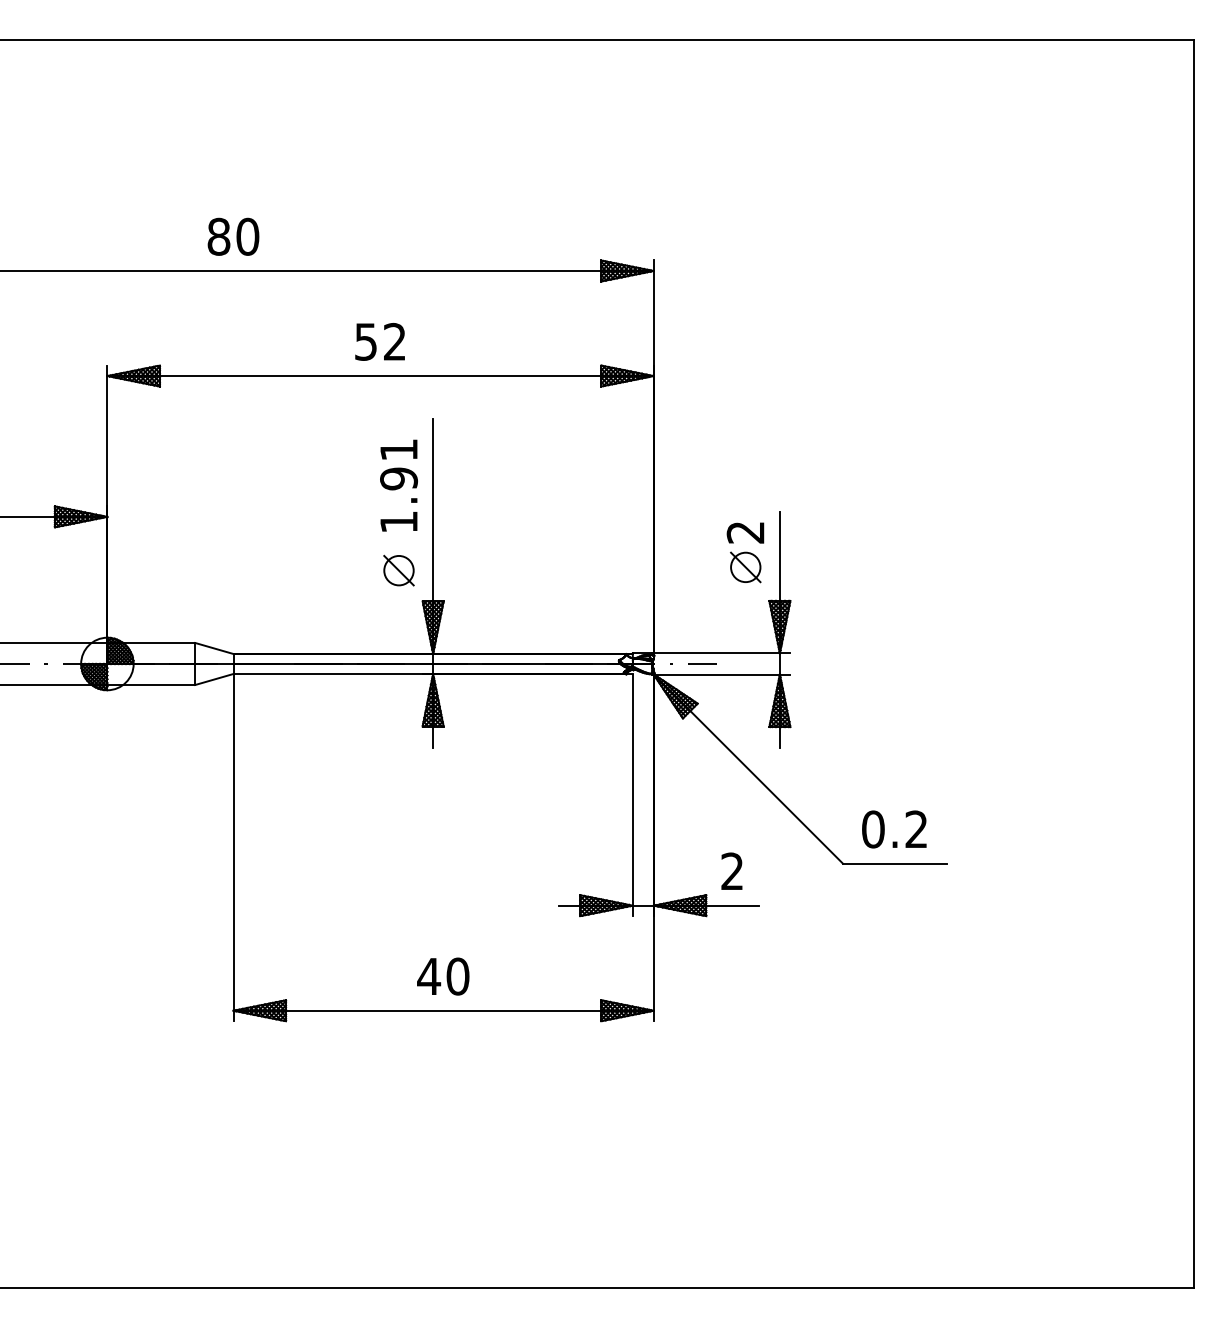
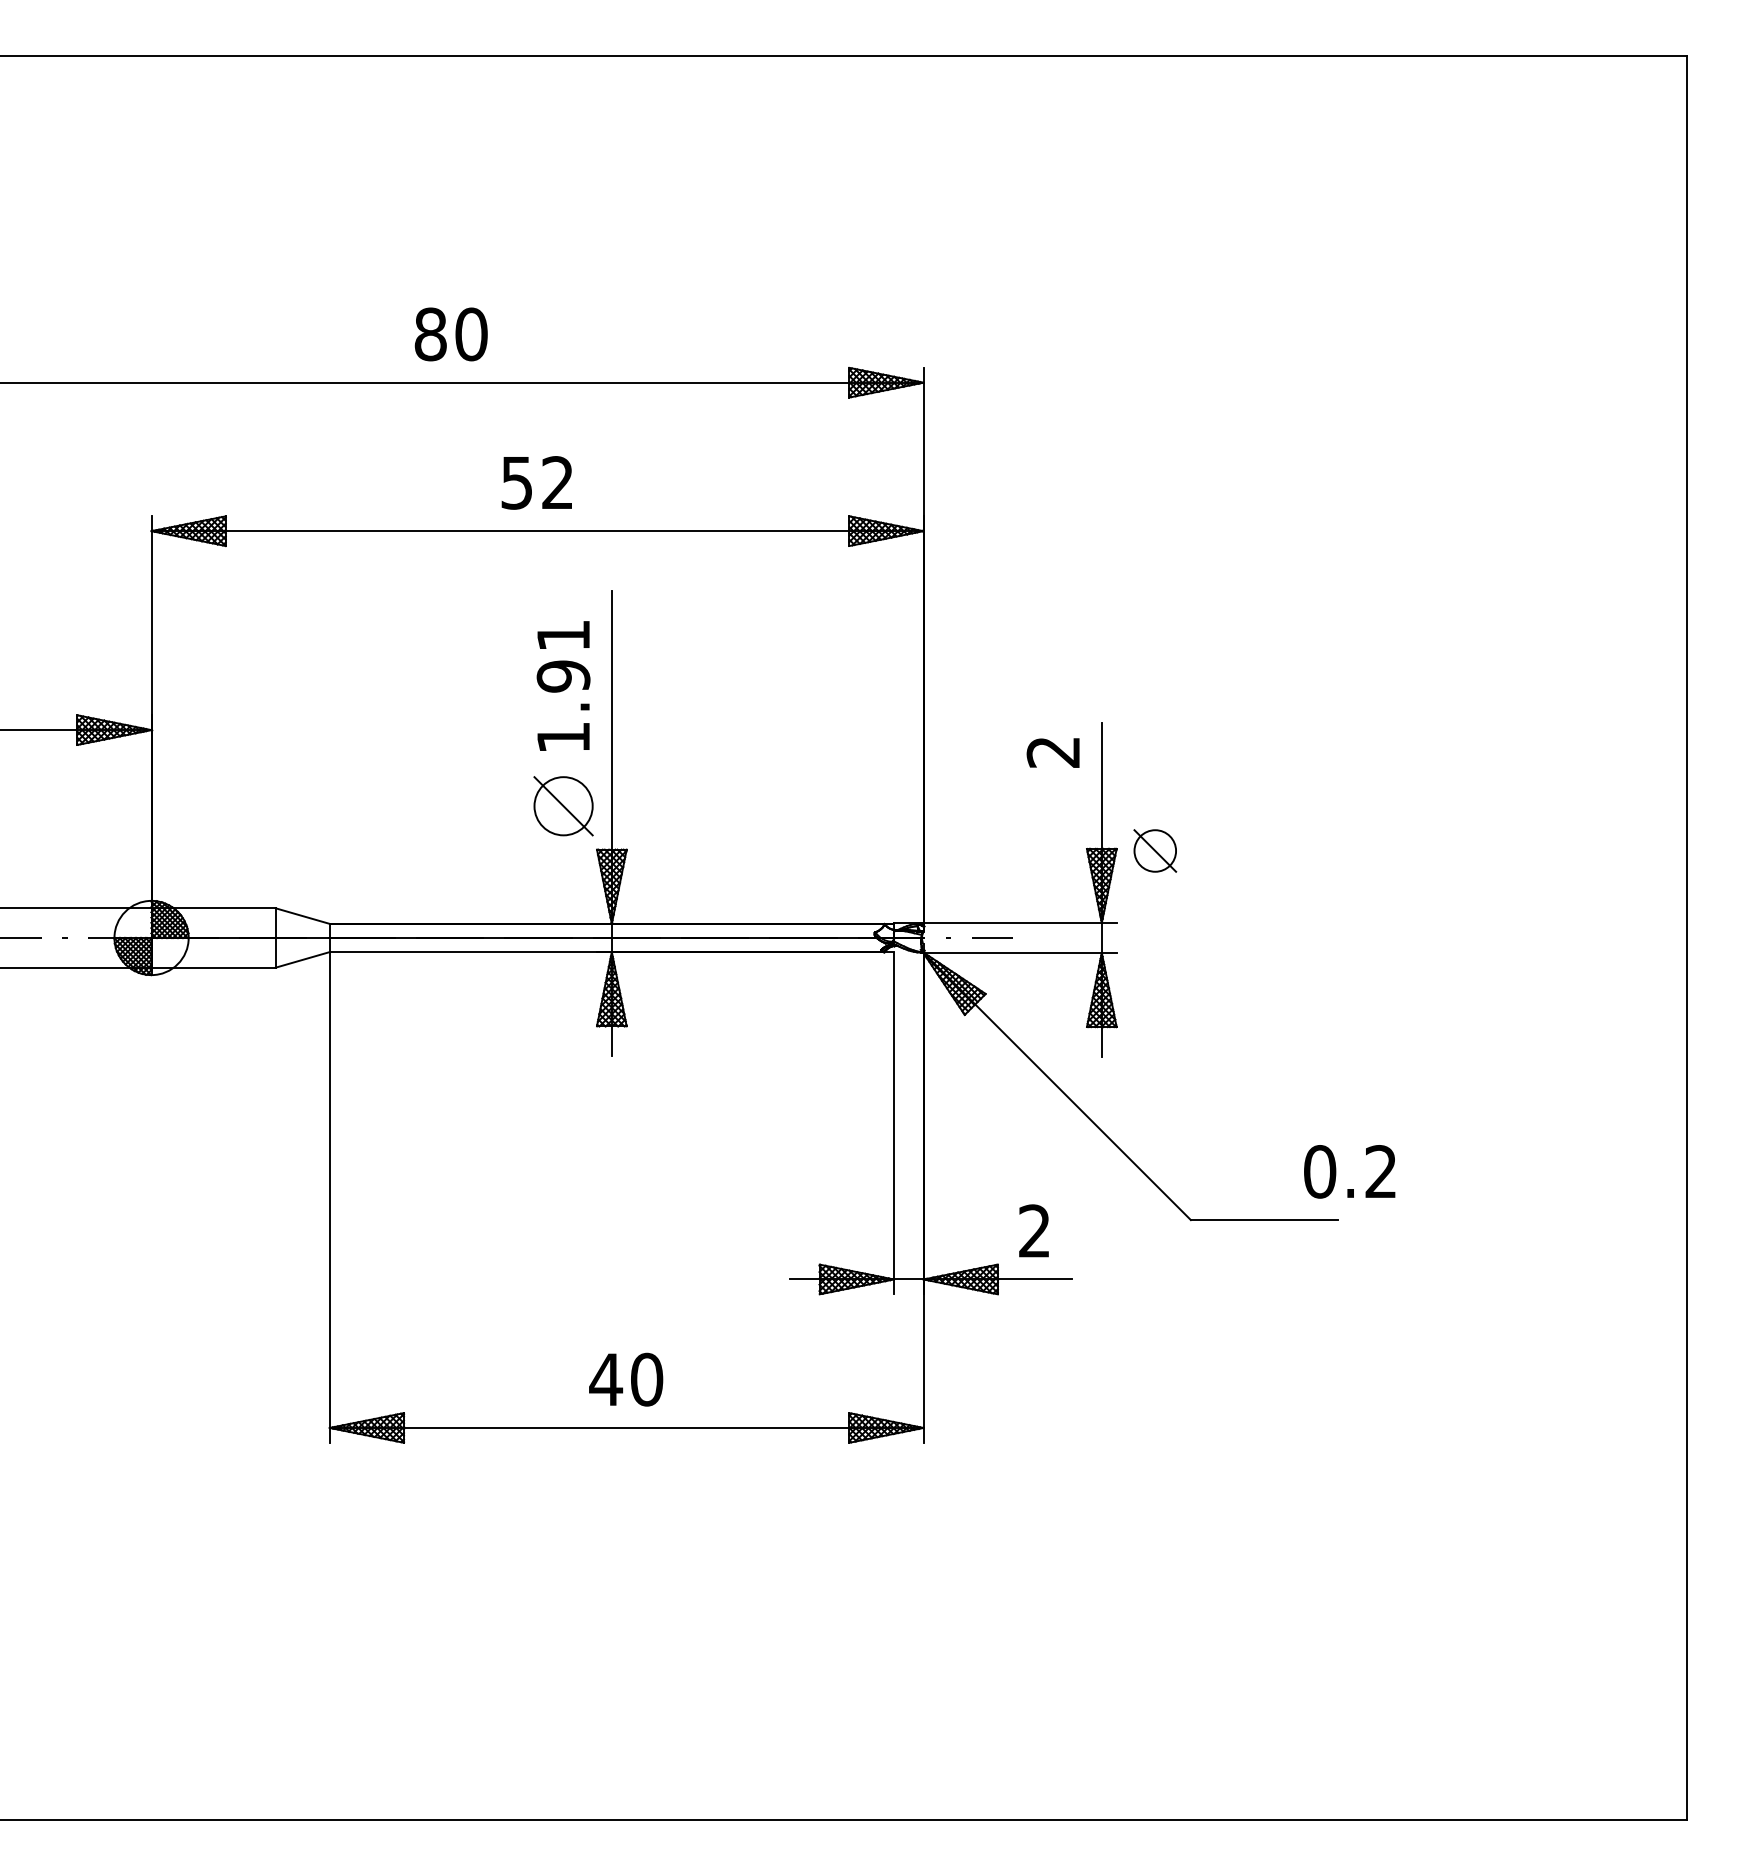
text: (233, 236) -> (451, 333), moved
part: (745, 567) -> (1154, 851), moved
part: (398, 570) -> (562, 805), size x1.4
text: (894, 829) -> (1349, 1171), moved

